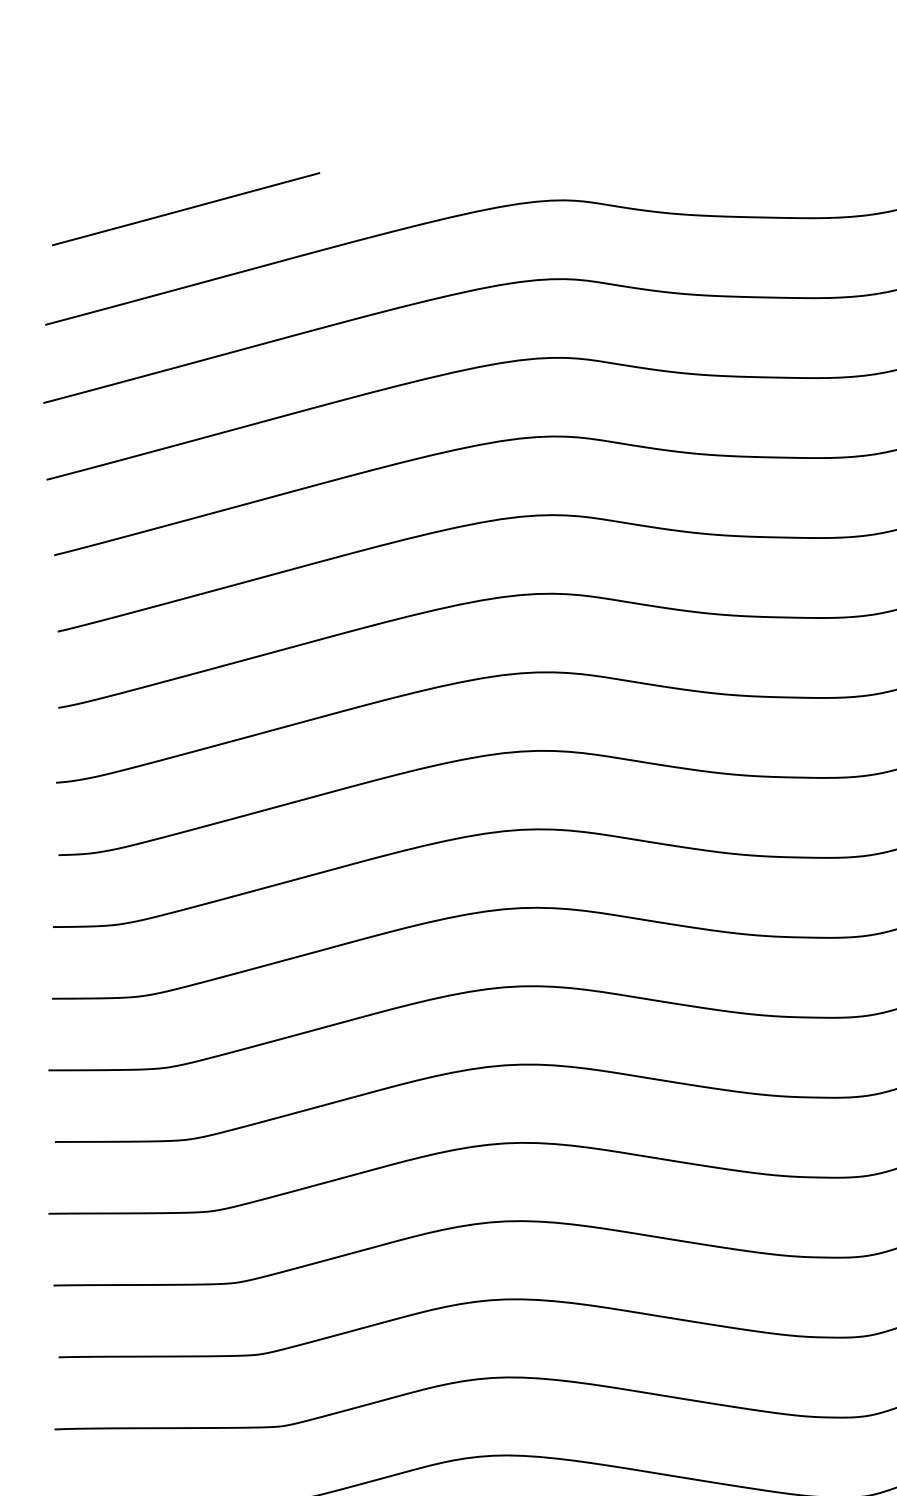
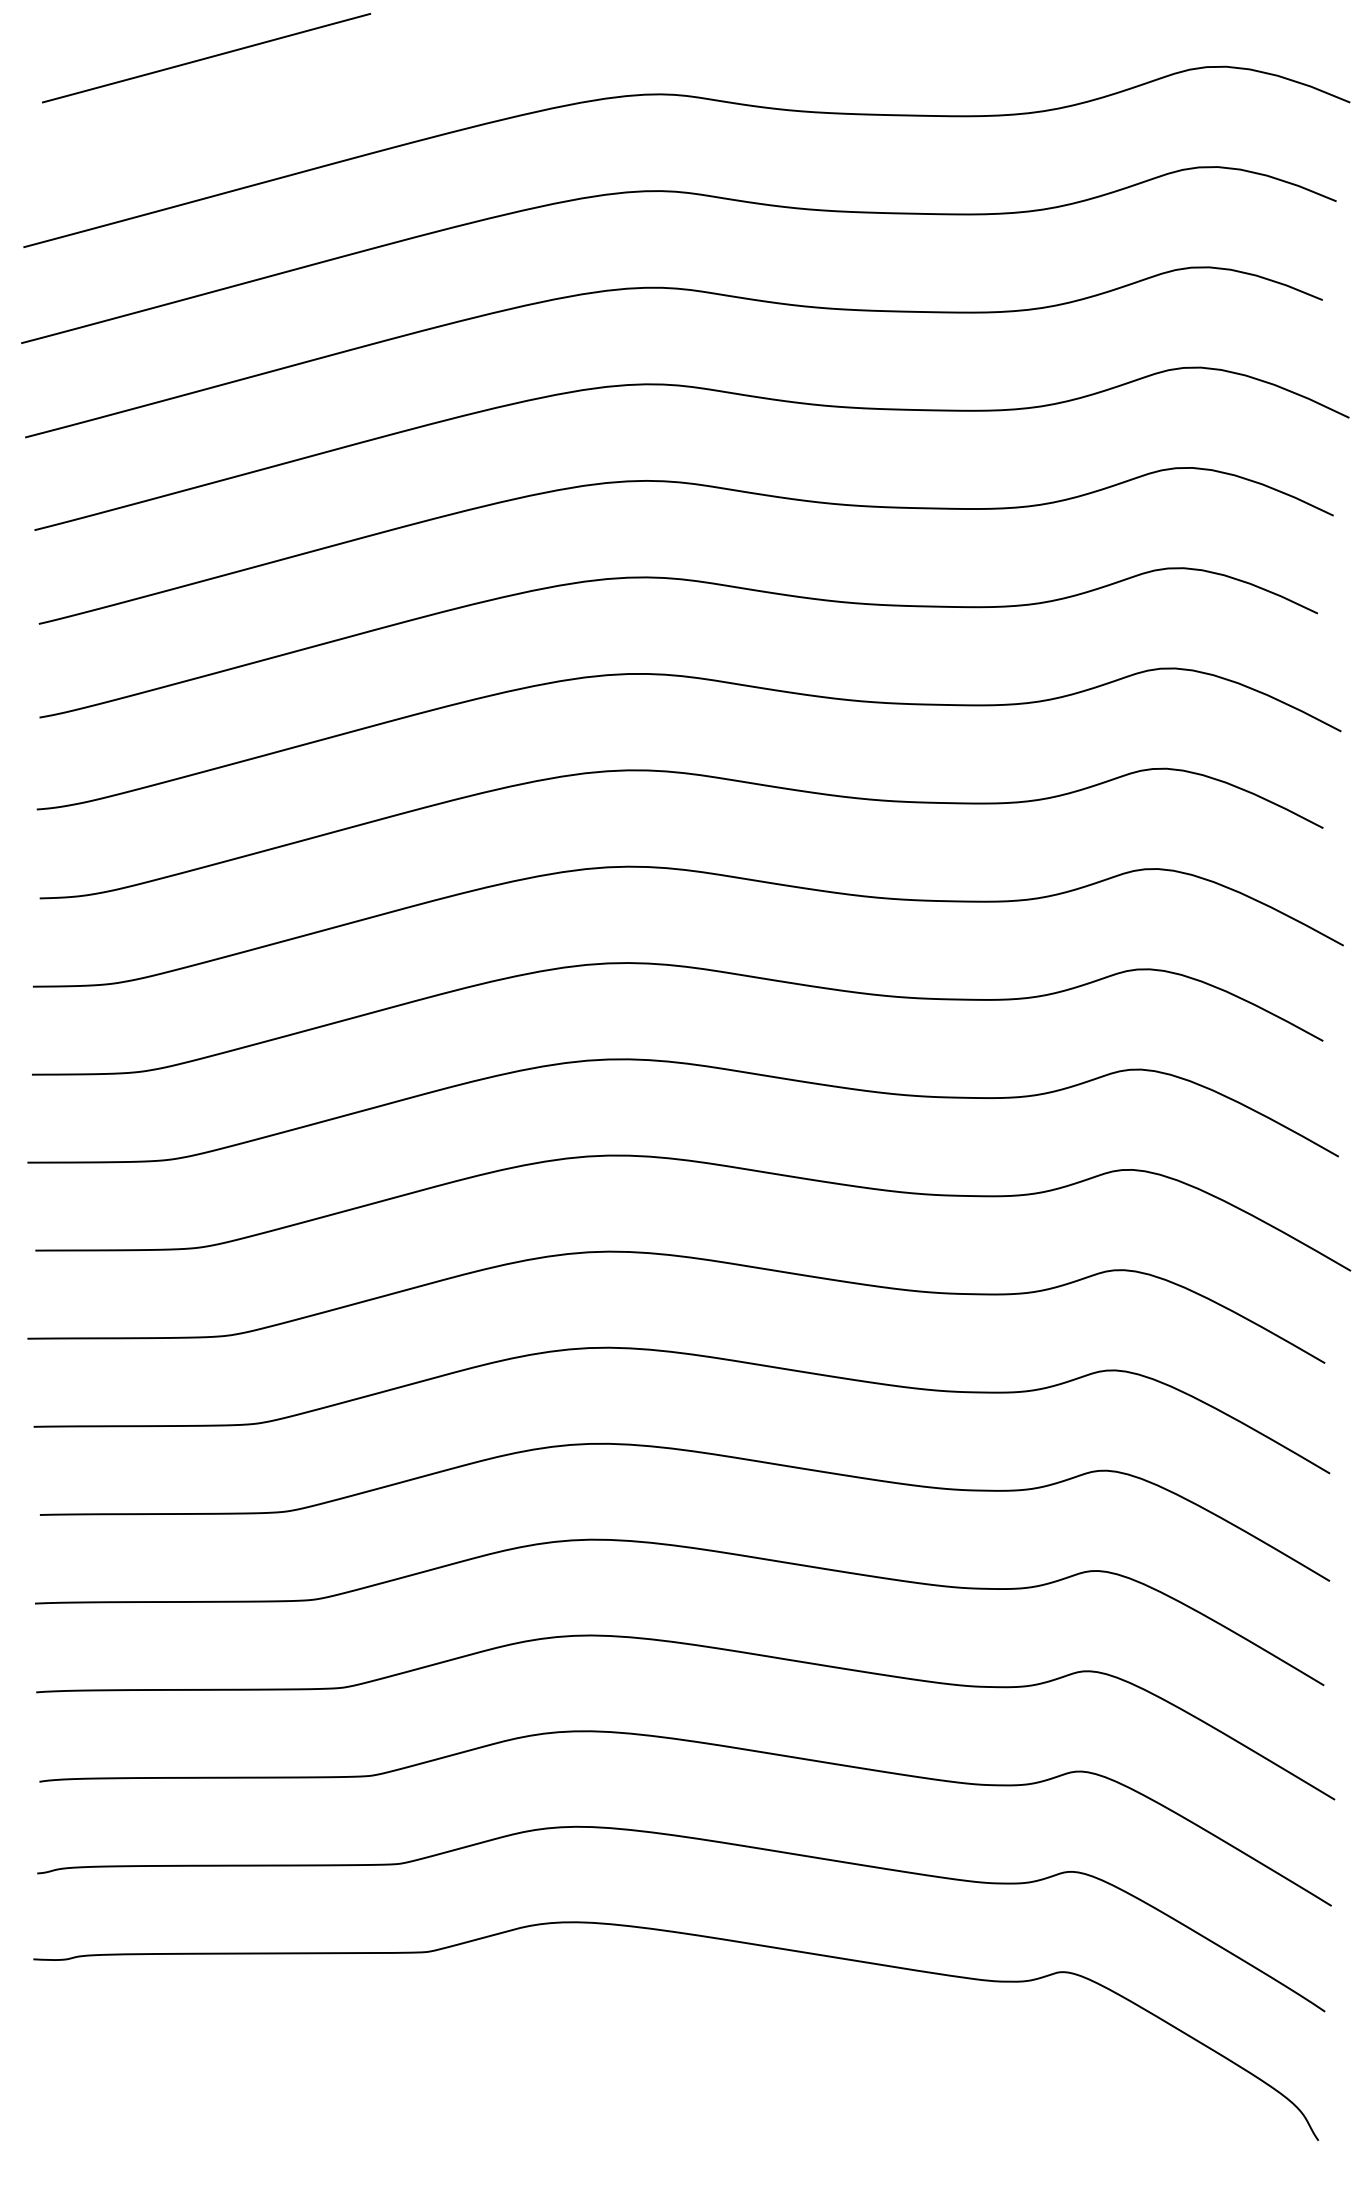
line: (186, 209) -> (206, 58), moved

